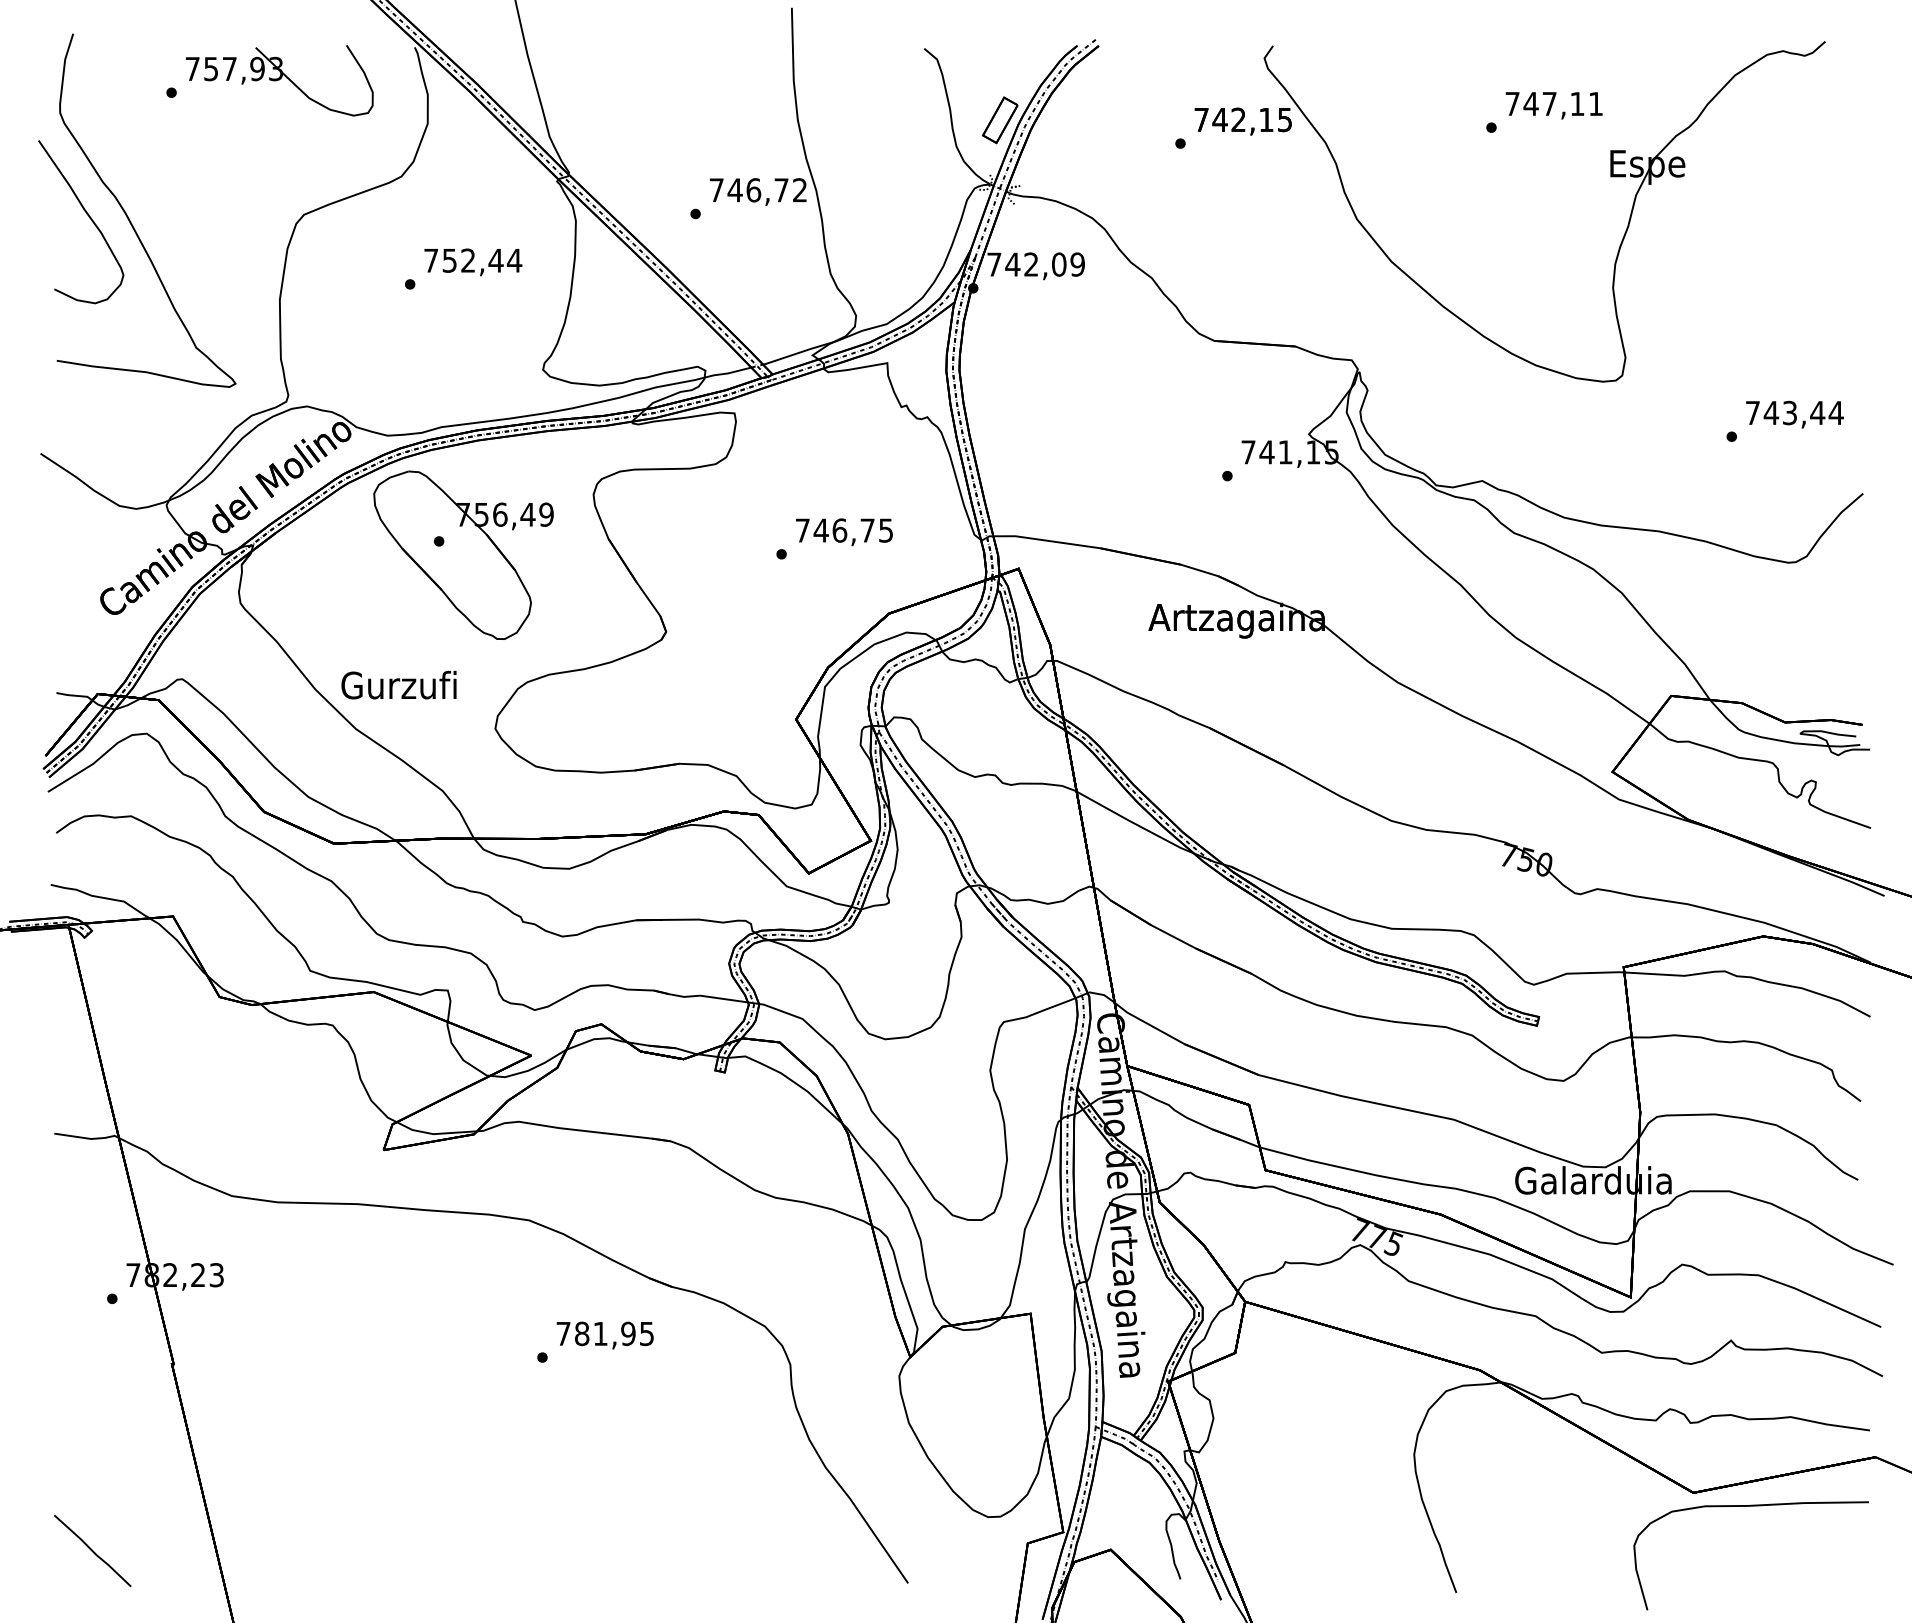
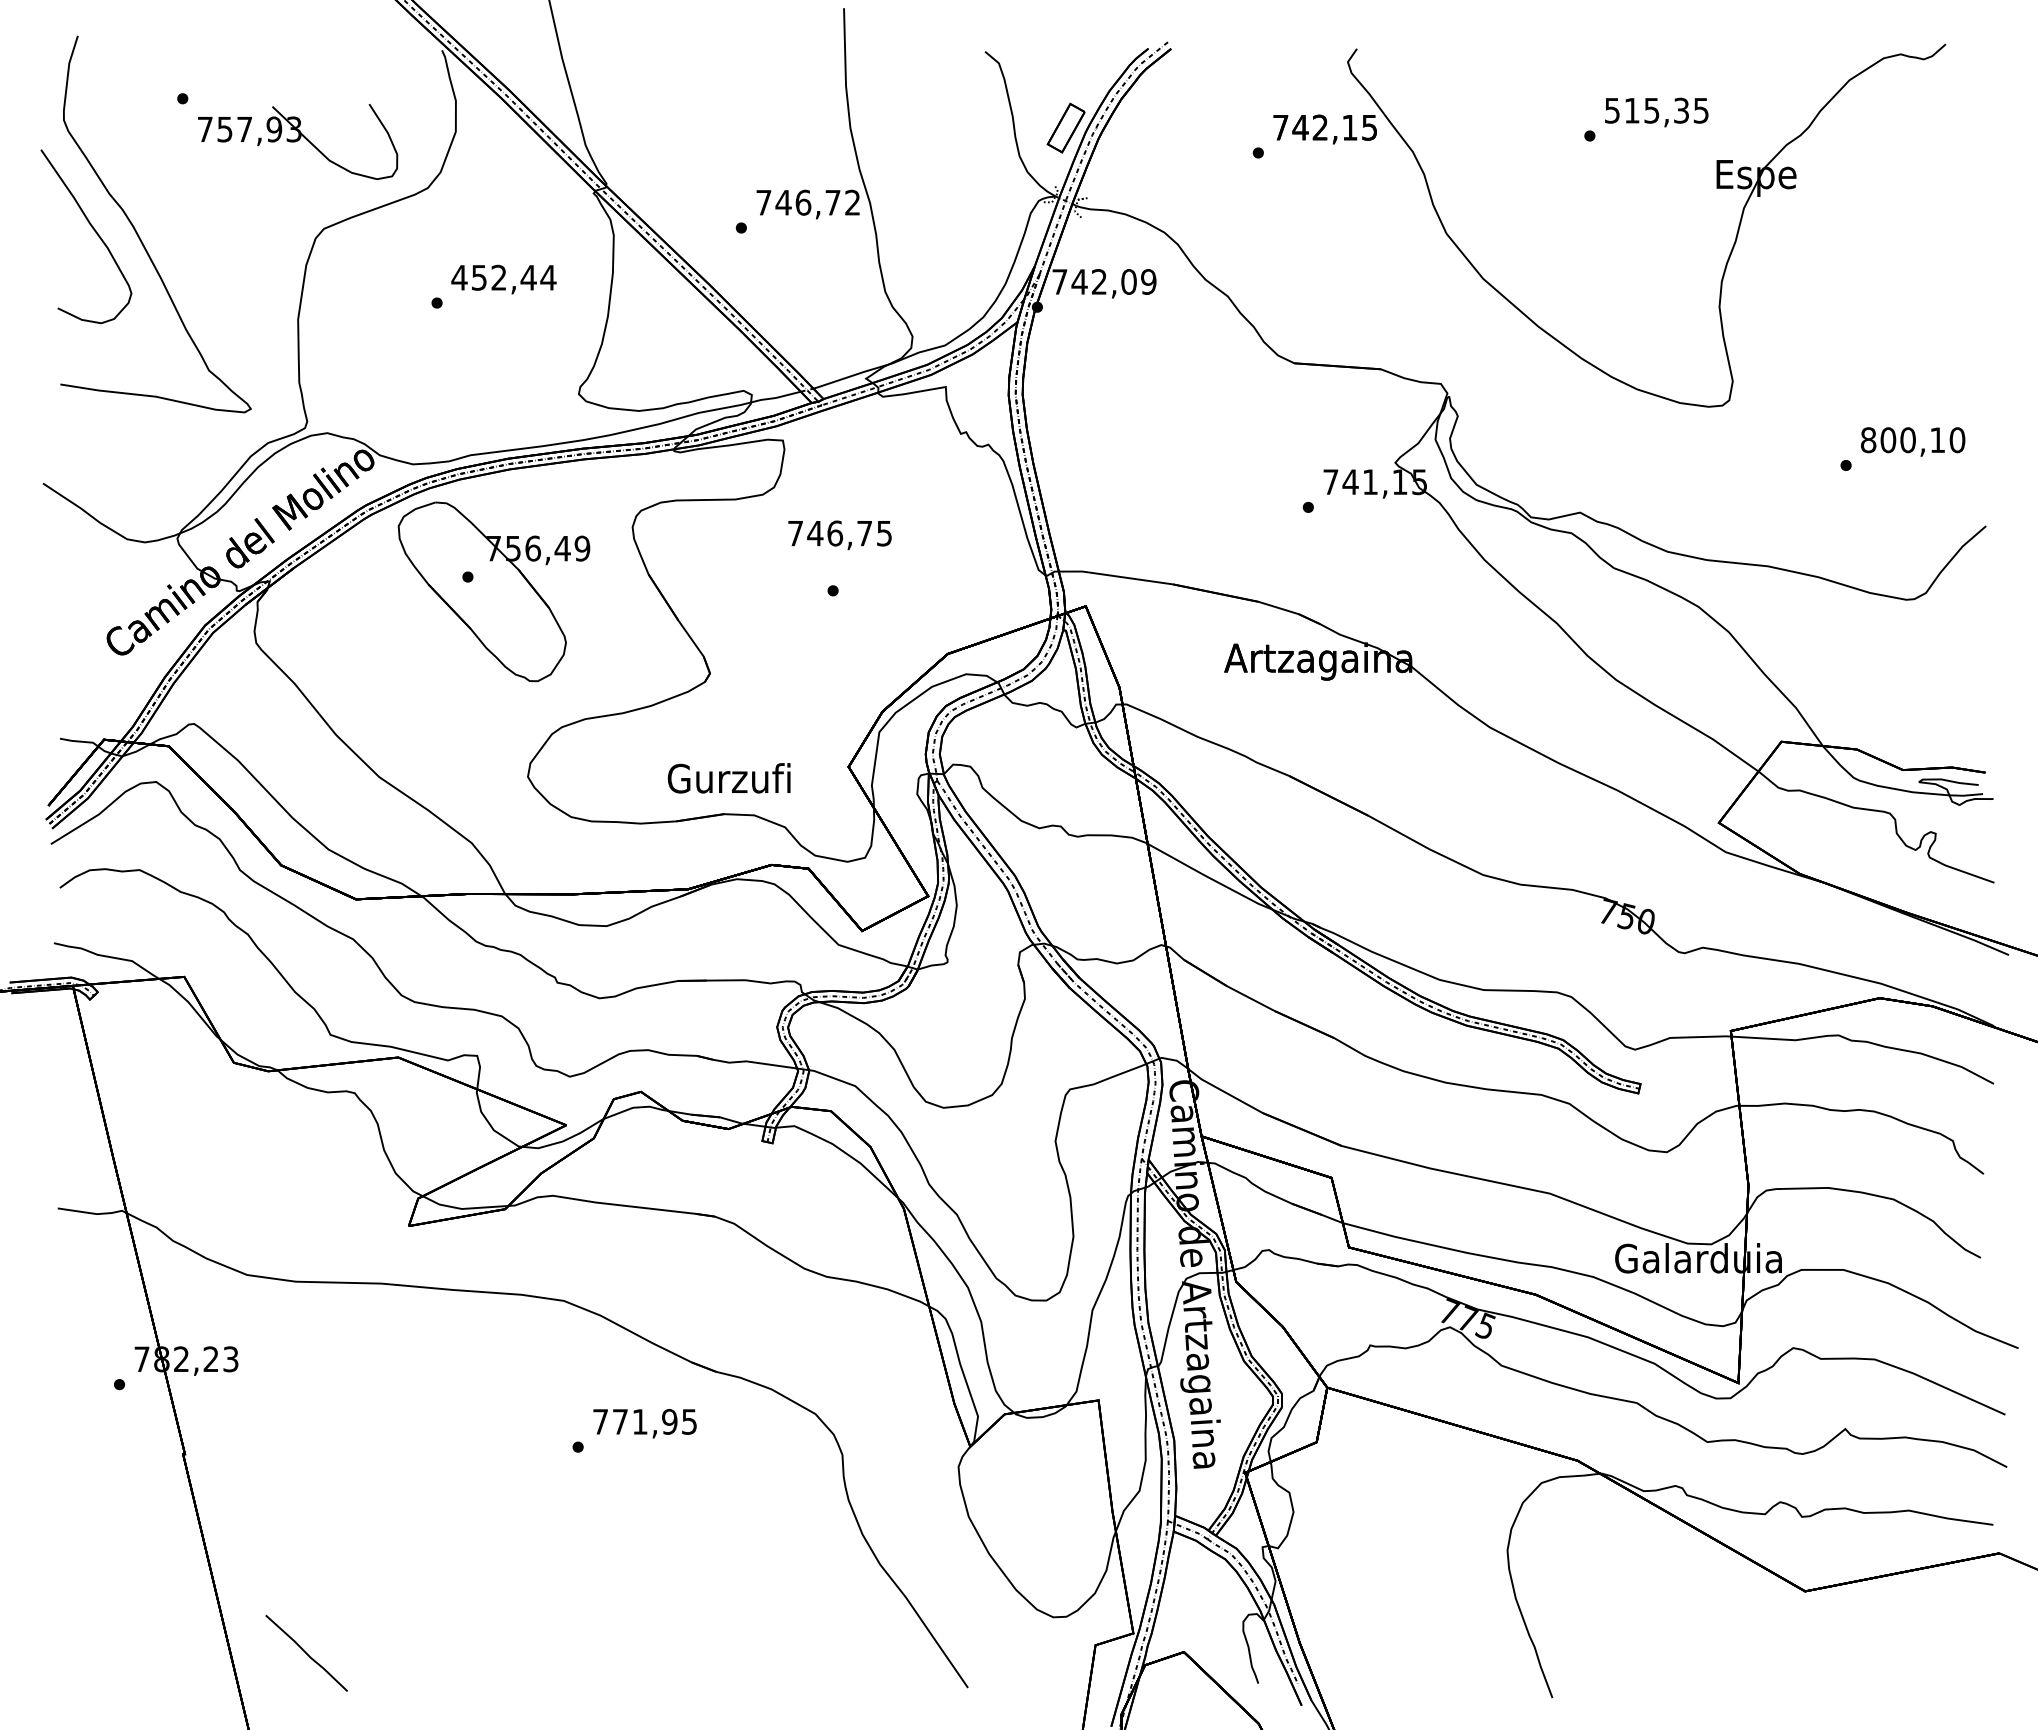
part: (280, 80) -> (298, 141), moved
text: (1553, 103) -> (1656, 110), 747,11 -> 515,35
text: (431, 260) -> (459, 277), 752,44 -> 452,44
text: (1795, 413) -> (1913, 440), 743,44 -> 800,10
text: (843, 532) -> (839, 535), moved
text: (398, 685) -> (728, 778), moved
text: (582, 1333) -> (620, 1421), 781,95 -> 771,95
curve: (1750, 1507) -> (1866, 1606), removed
line: (92, 1550) -> (306, 1652), moved

